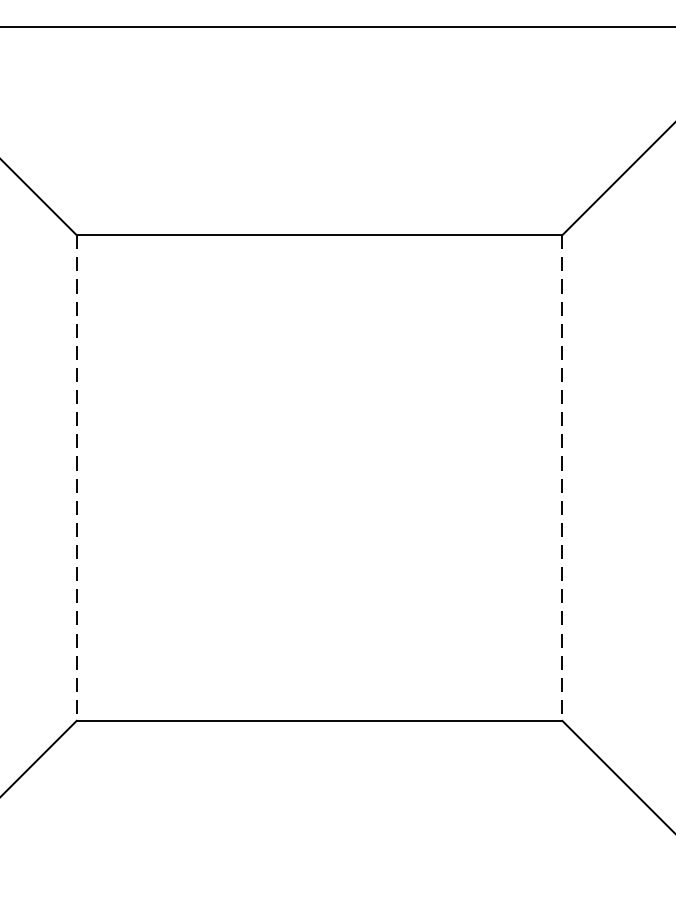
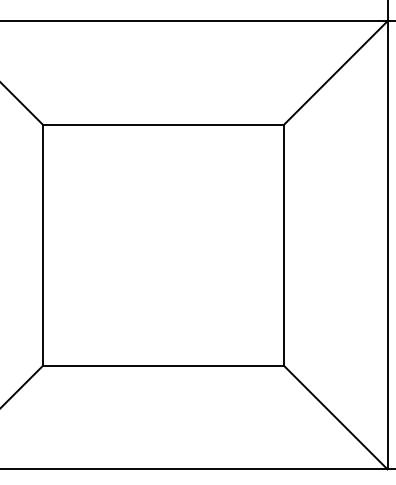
line: (76, 478) -> (42, 245), dashed -> solid
line: (562, 478) -> (284, 245), dashed -> solid

